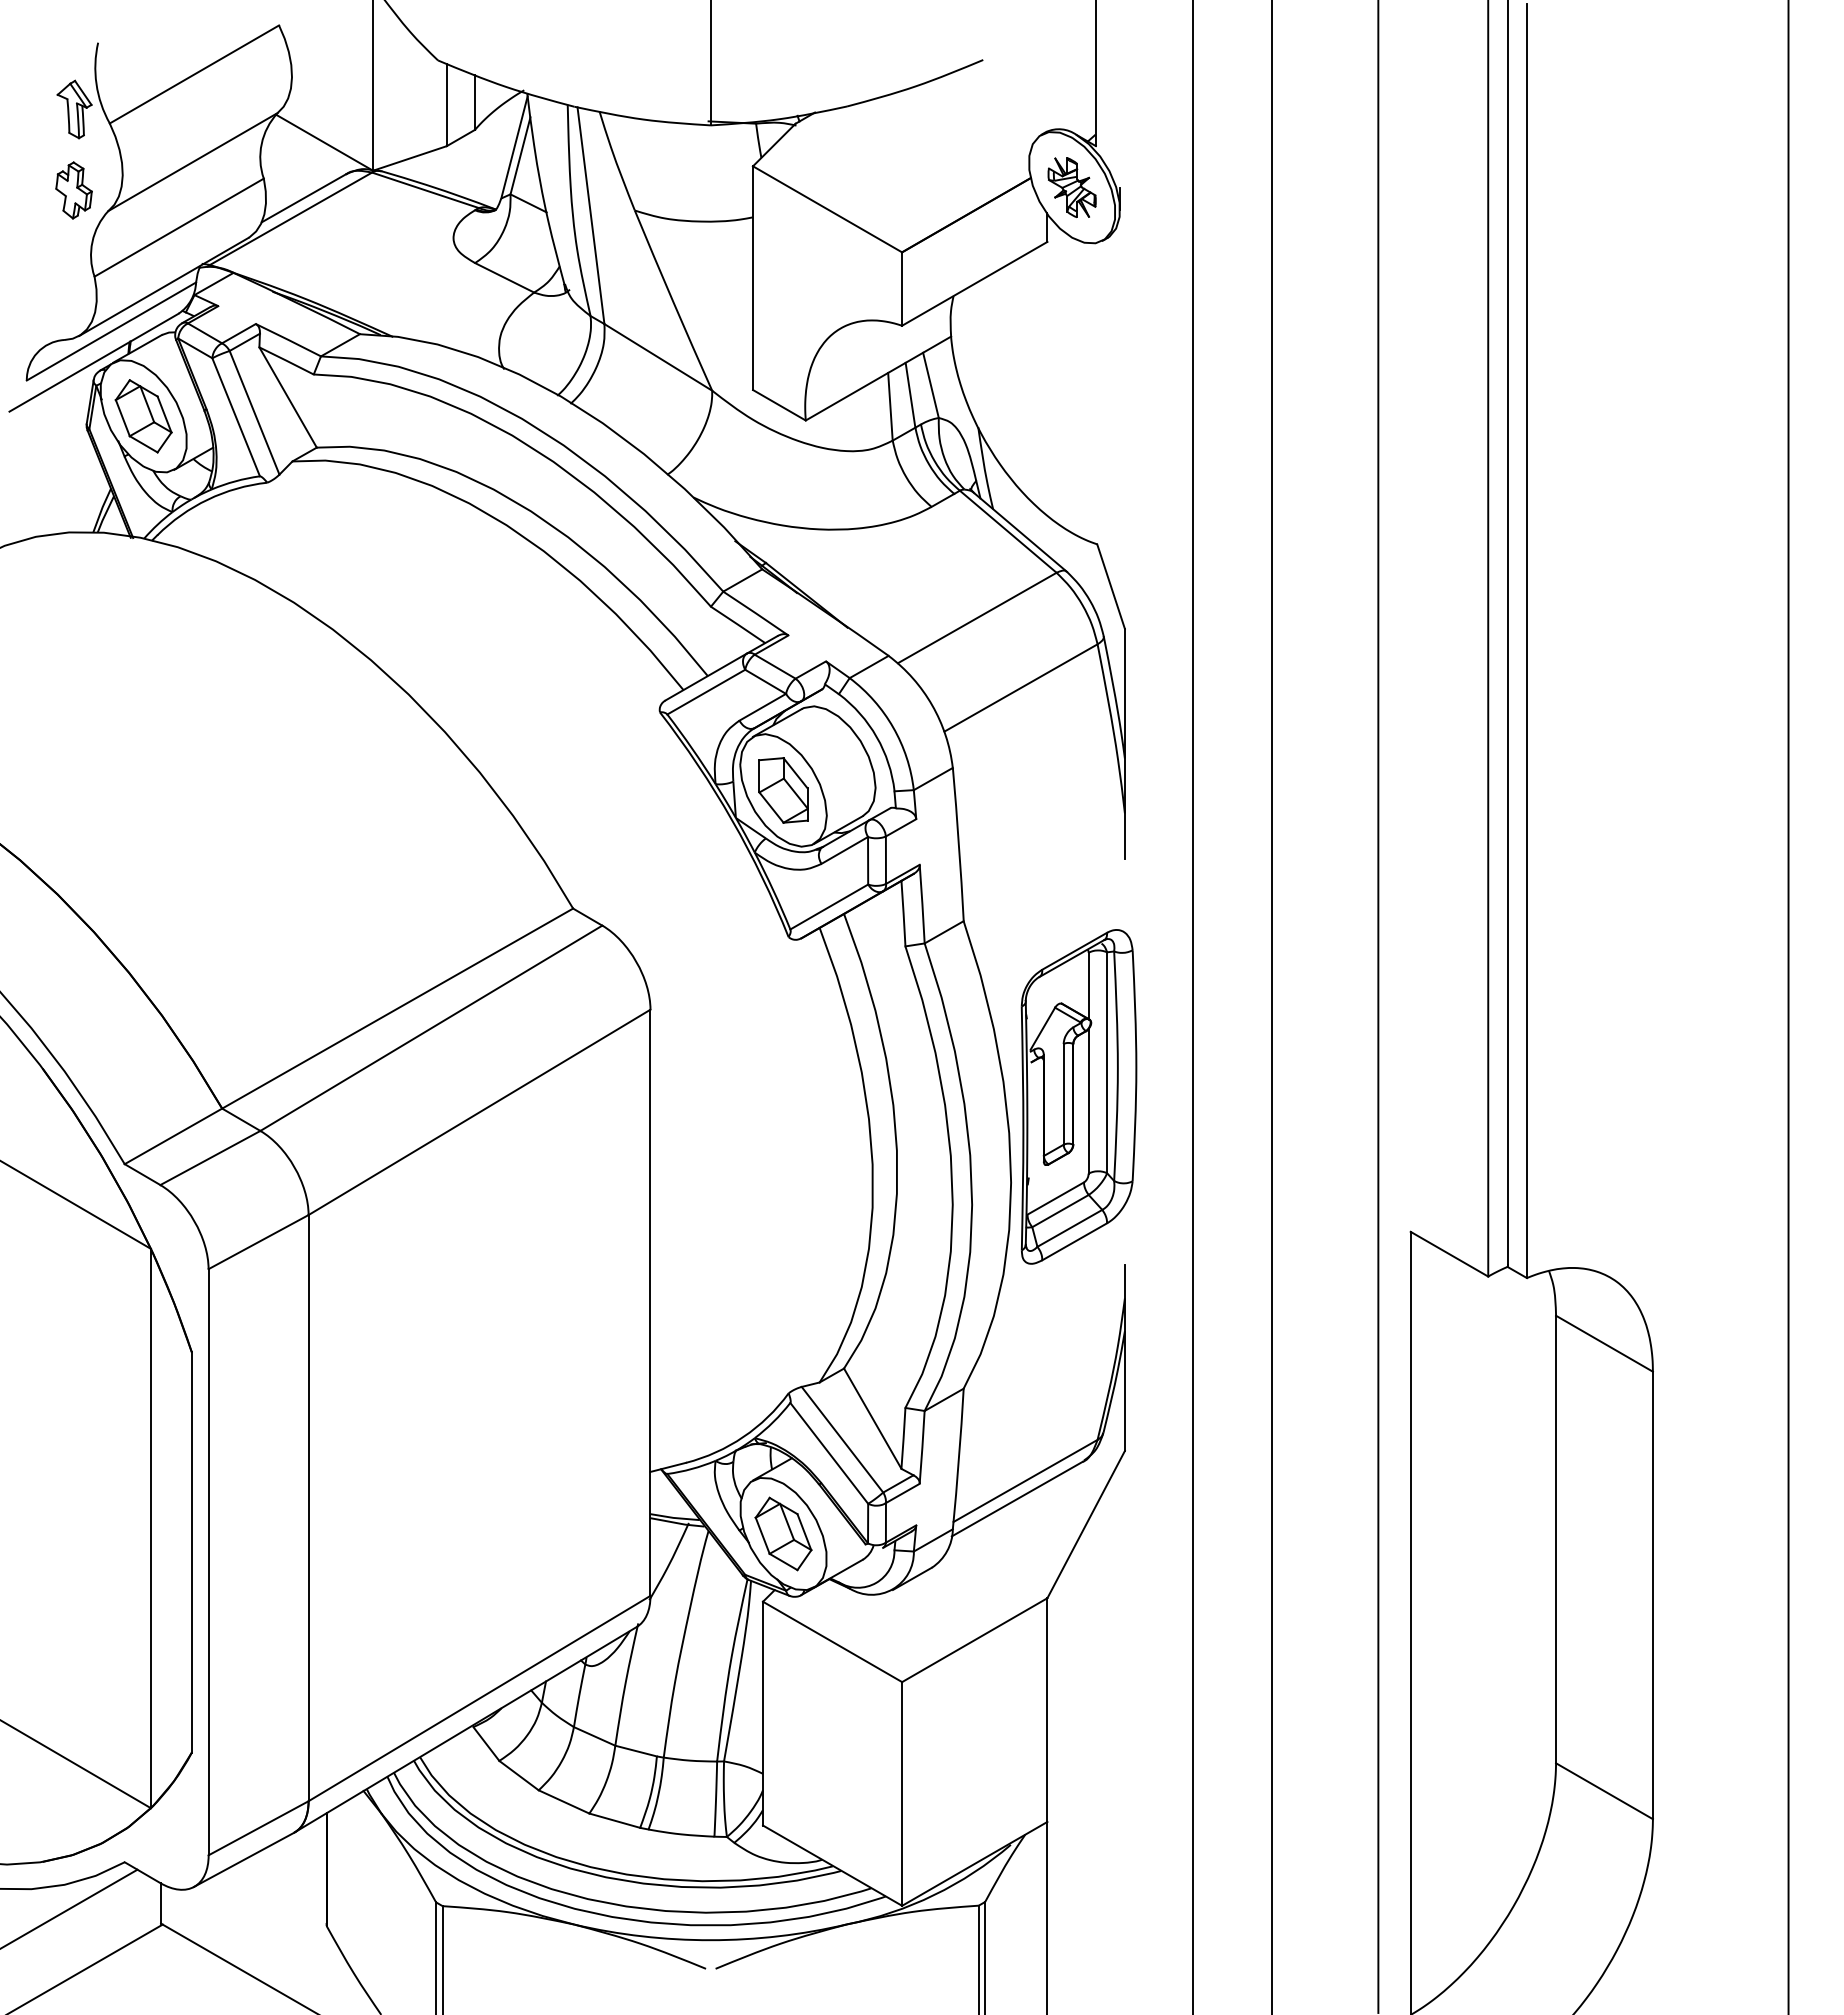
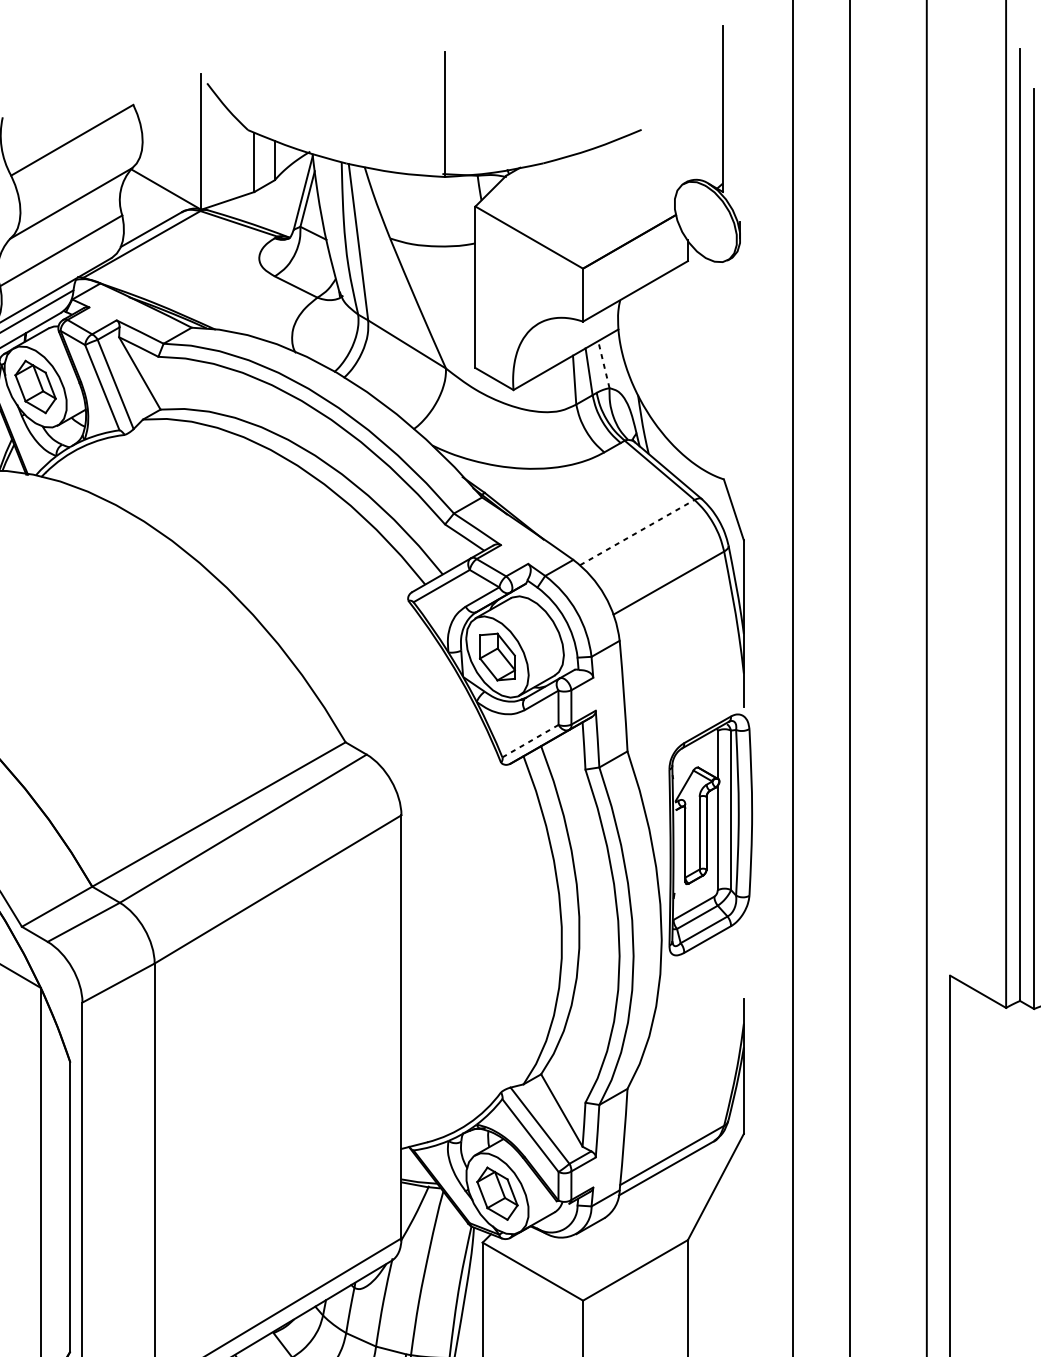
part: (1071, 187) -> (705, 221), removed
line: (930, 385) -> (603, 364), solid -> dashed
line: (977, 617) -> (637, 532), solid -> dashed
line: (829, 907) -> (530, 741), solid -> dashed
part: (1078, 1096) -> (710, 834), moved

